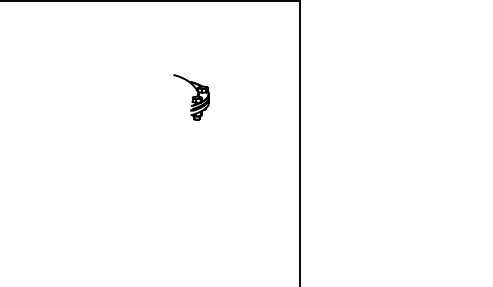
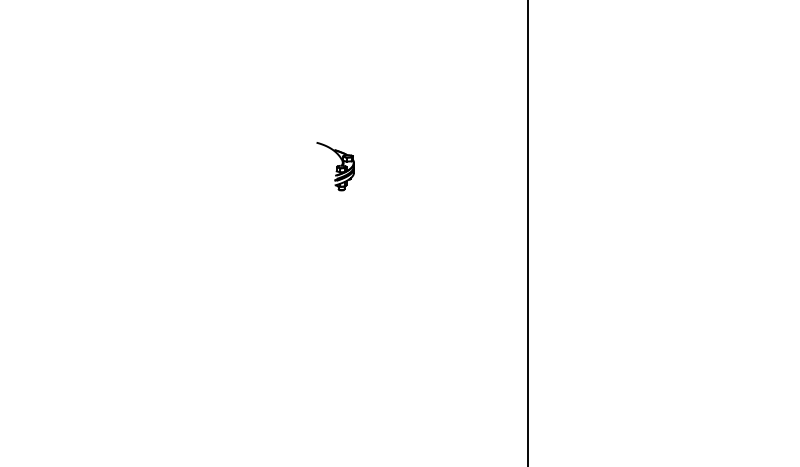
part: (191, 97) -> (335, 166), size x0.6

